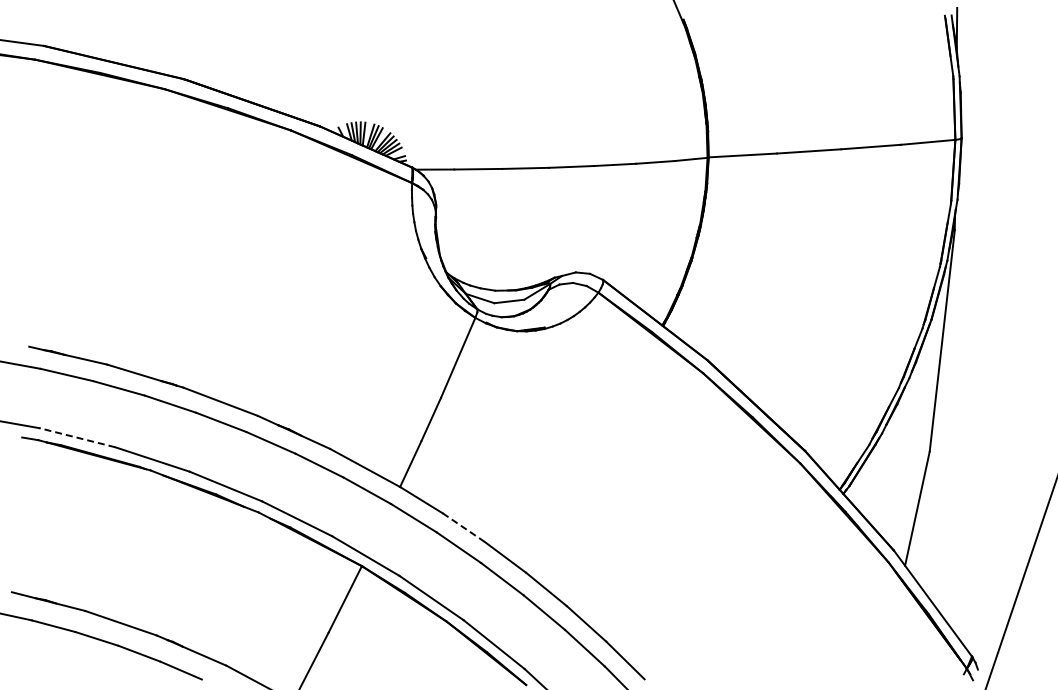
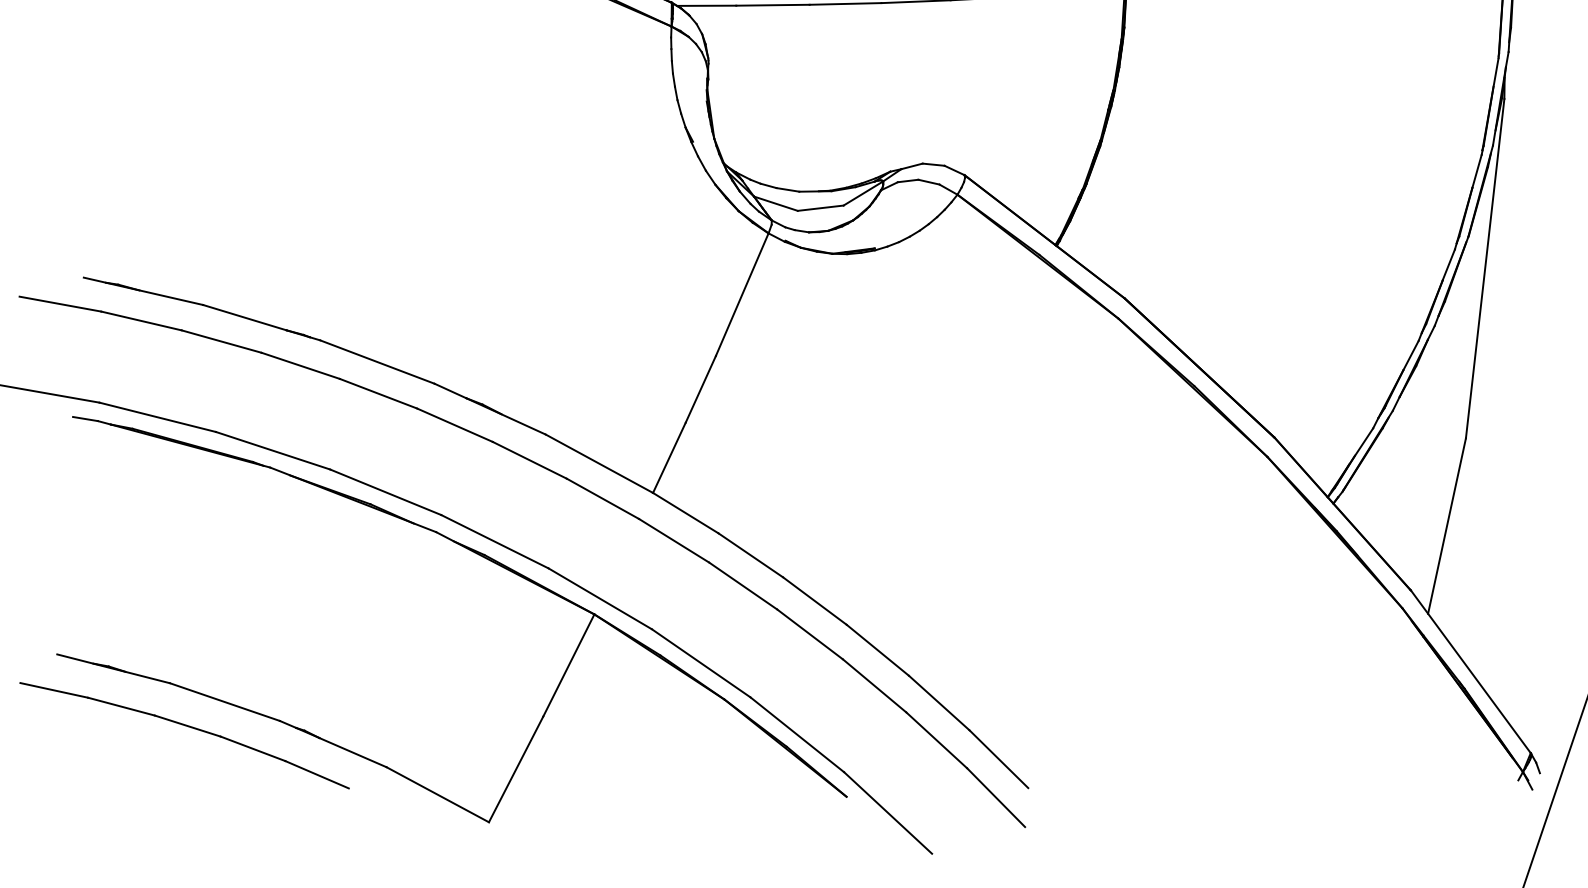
line: (76, 437) -> (156, 416), dashed -> solid
line: (463, 527) -> (750, 555), dashed -> solid

